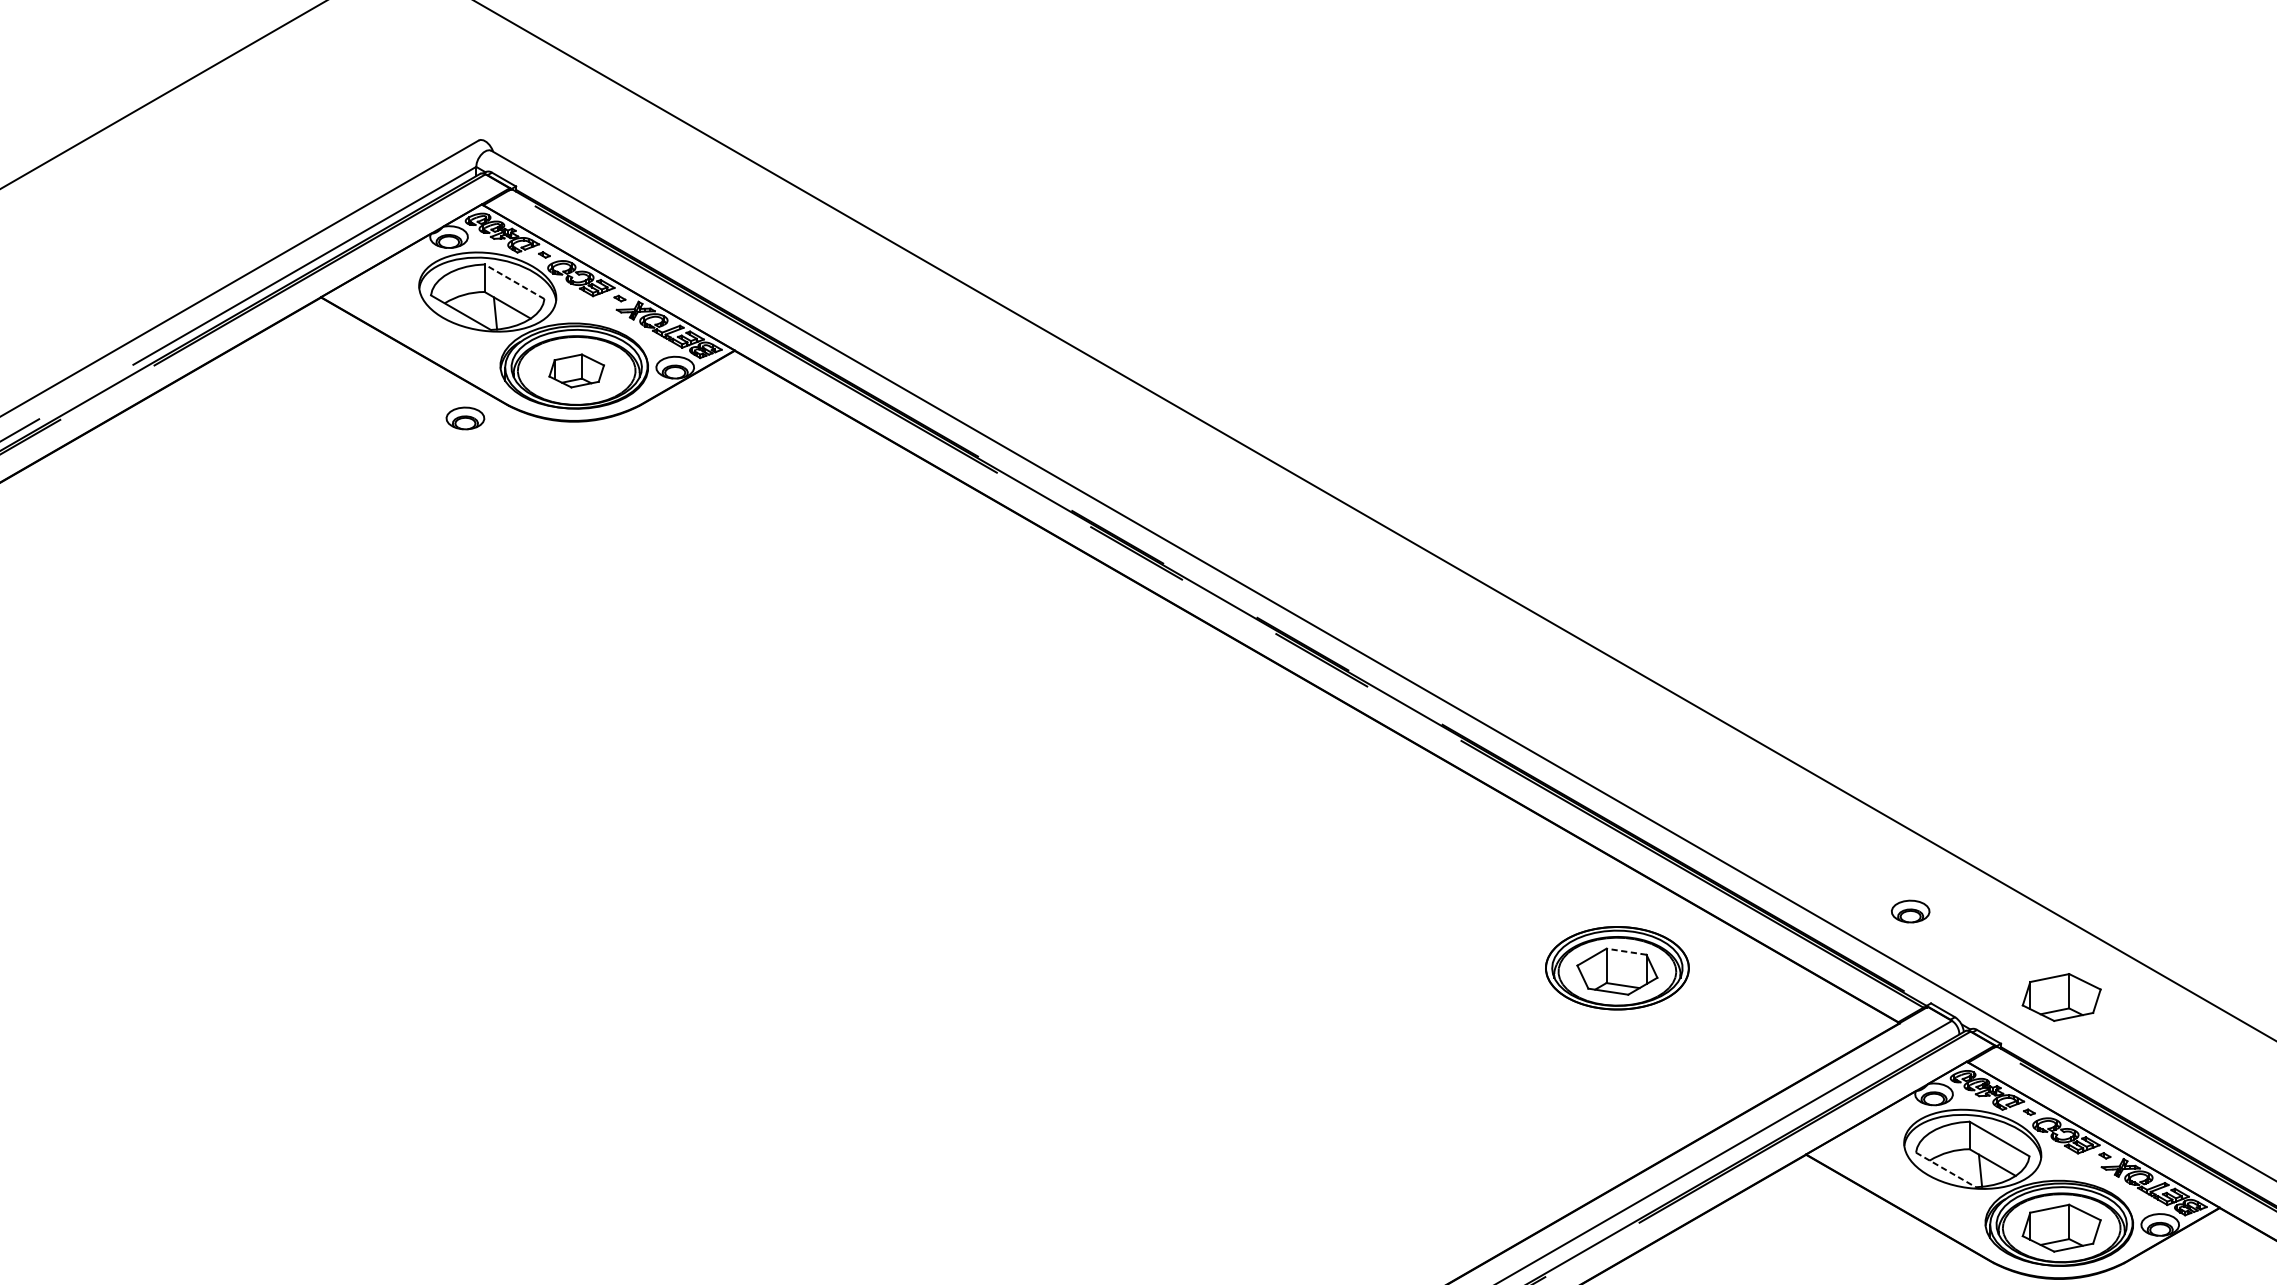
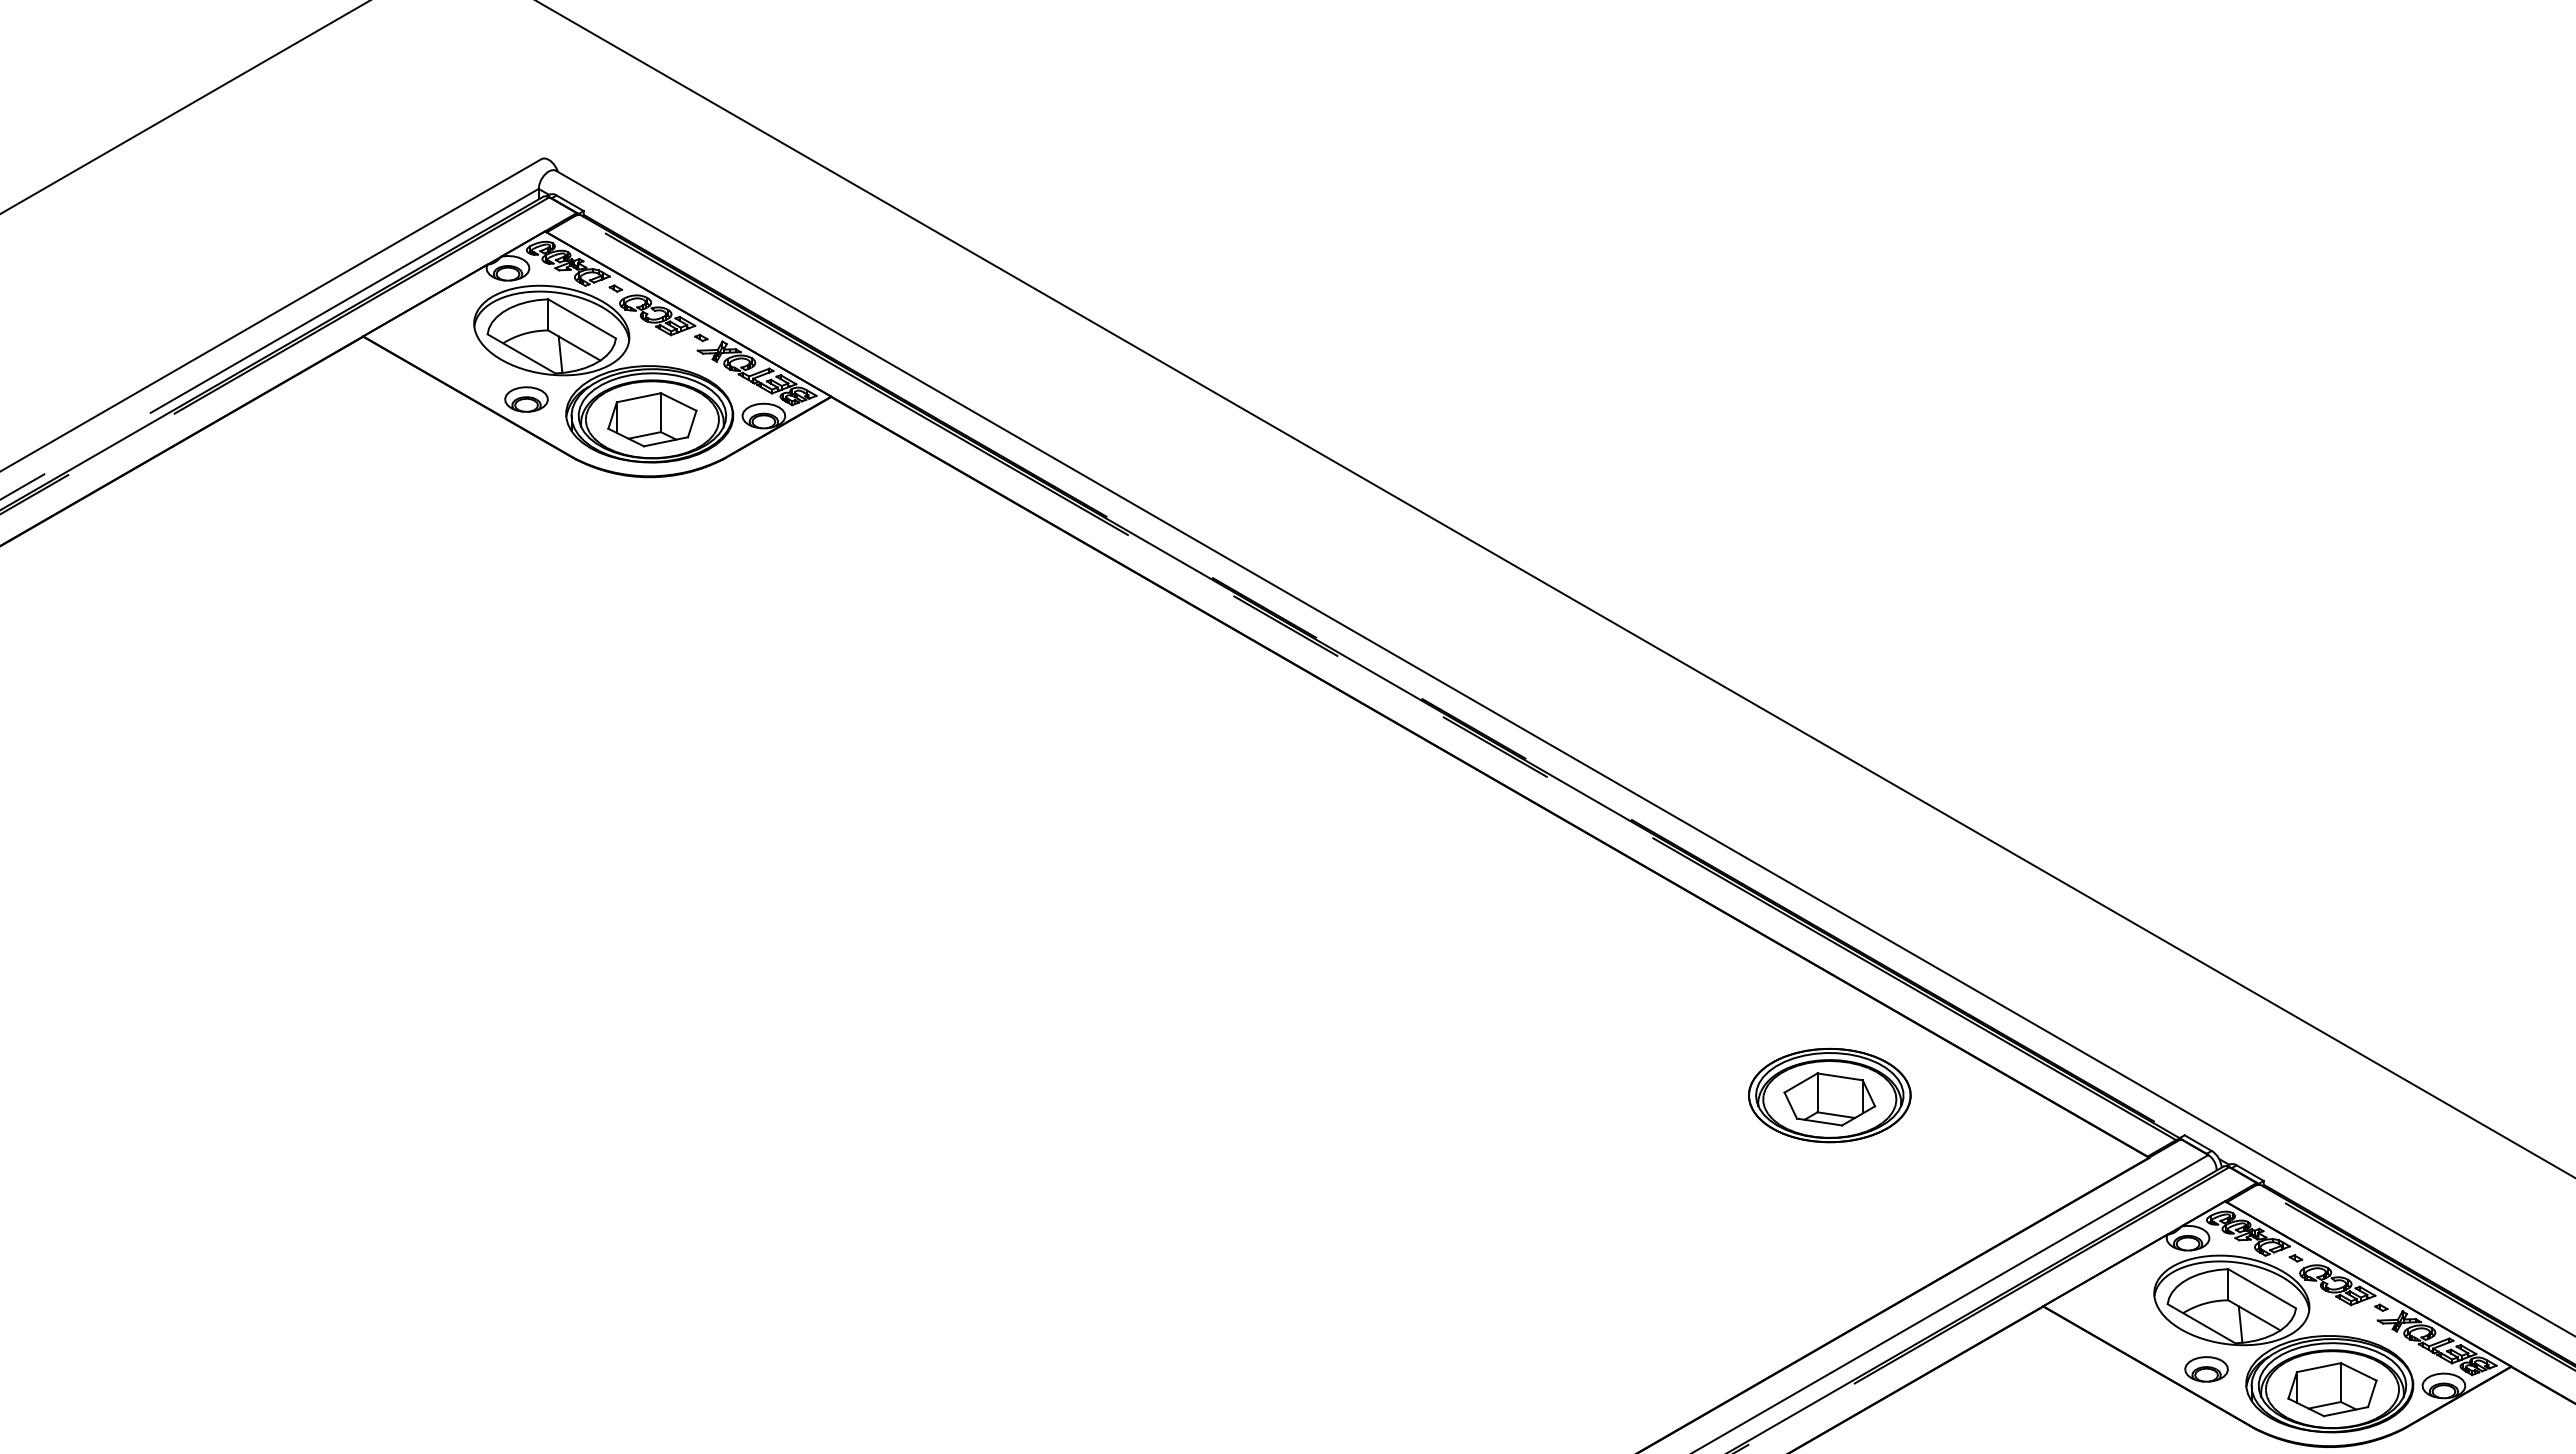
line: (514, 281) -> (581, 318), dashed -> solid
part: (576, 370) -> (652, 419), size x1.43
part: (465, 418) -> (526, 399), moved
part: (1910, 911) -> (2206, 1369), moved
line: (1626, 951) -> (1840, 1076), dashed -> solid
part: (2061, 997) -> (2332, 1128), removed
line: (1945, 1170) -> (2201, 1324), dashed -> solid

